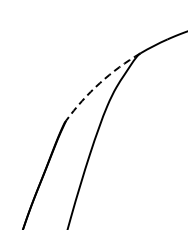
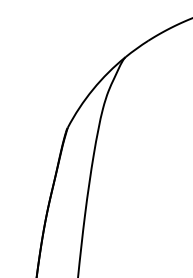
arc: (100, 83) -> (93, 89), dashed -> solid

